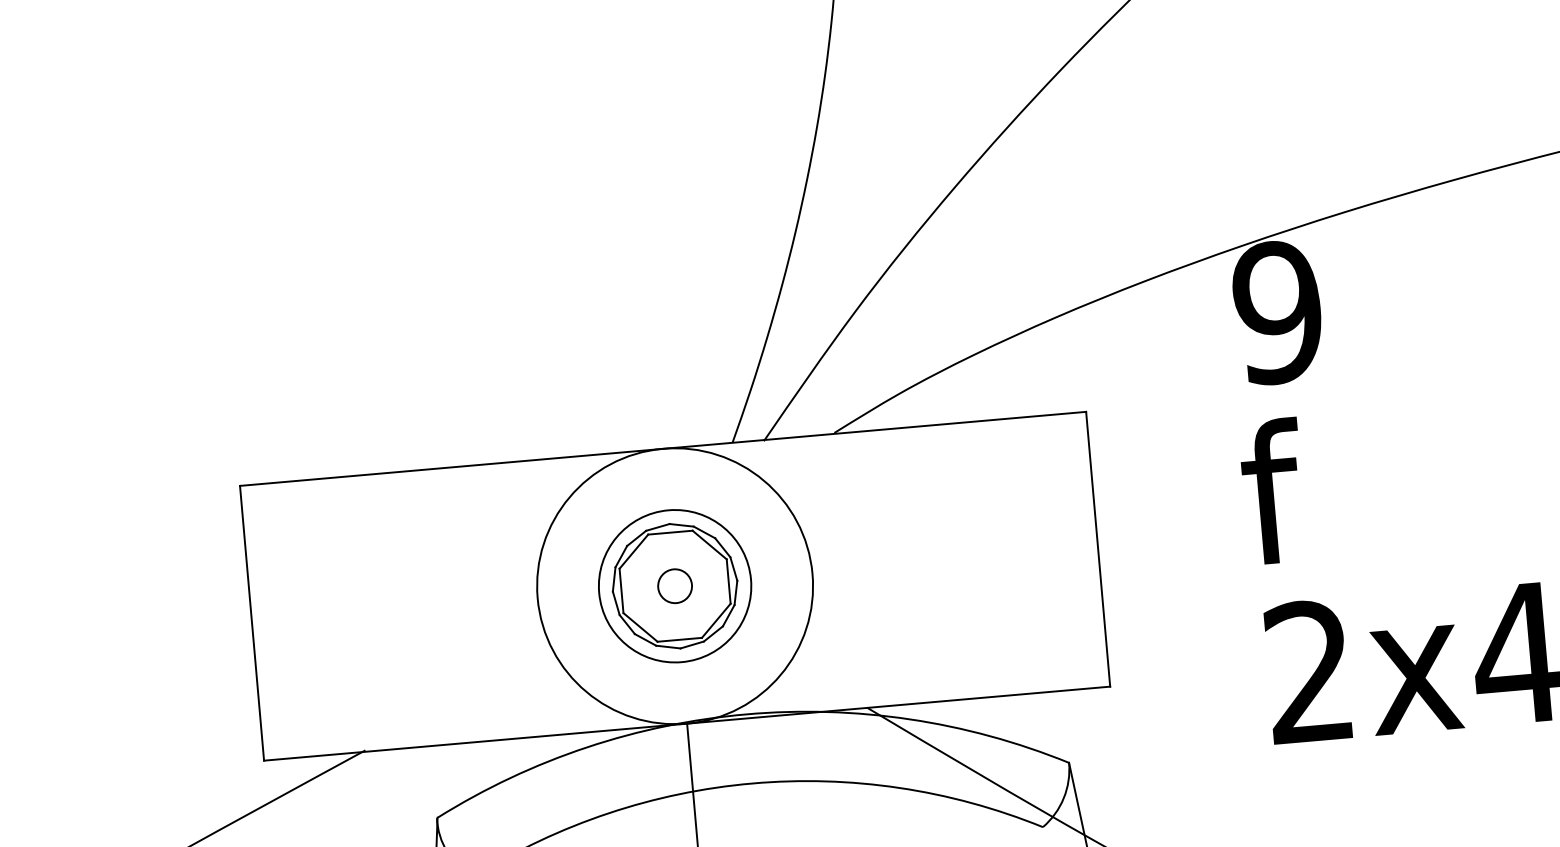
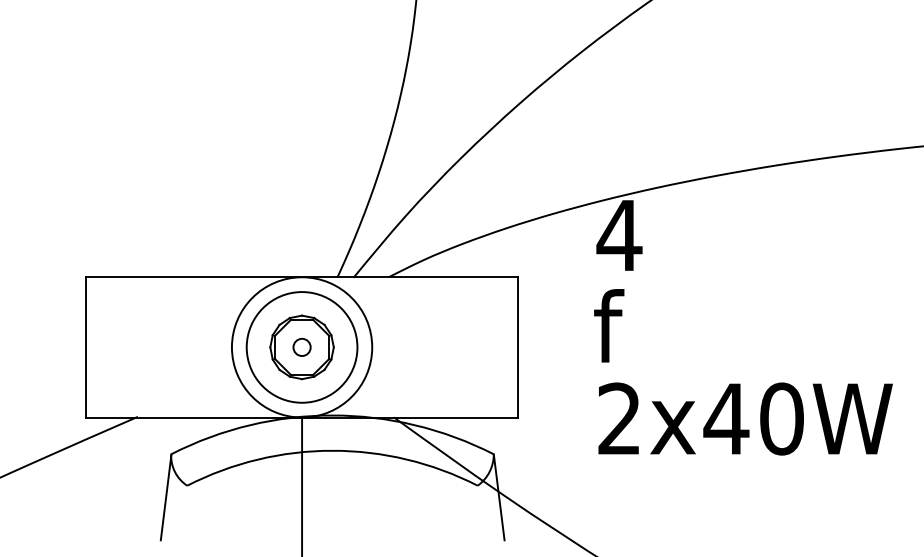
text: (1277, 312) -> (619, 235), 9 -> 4
circle: (673, 586) -> (301, 347), size x1.43

